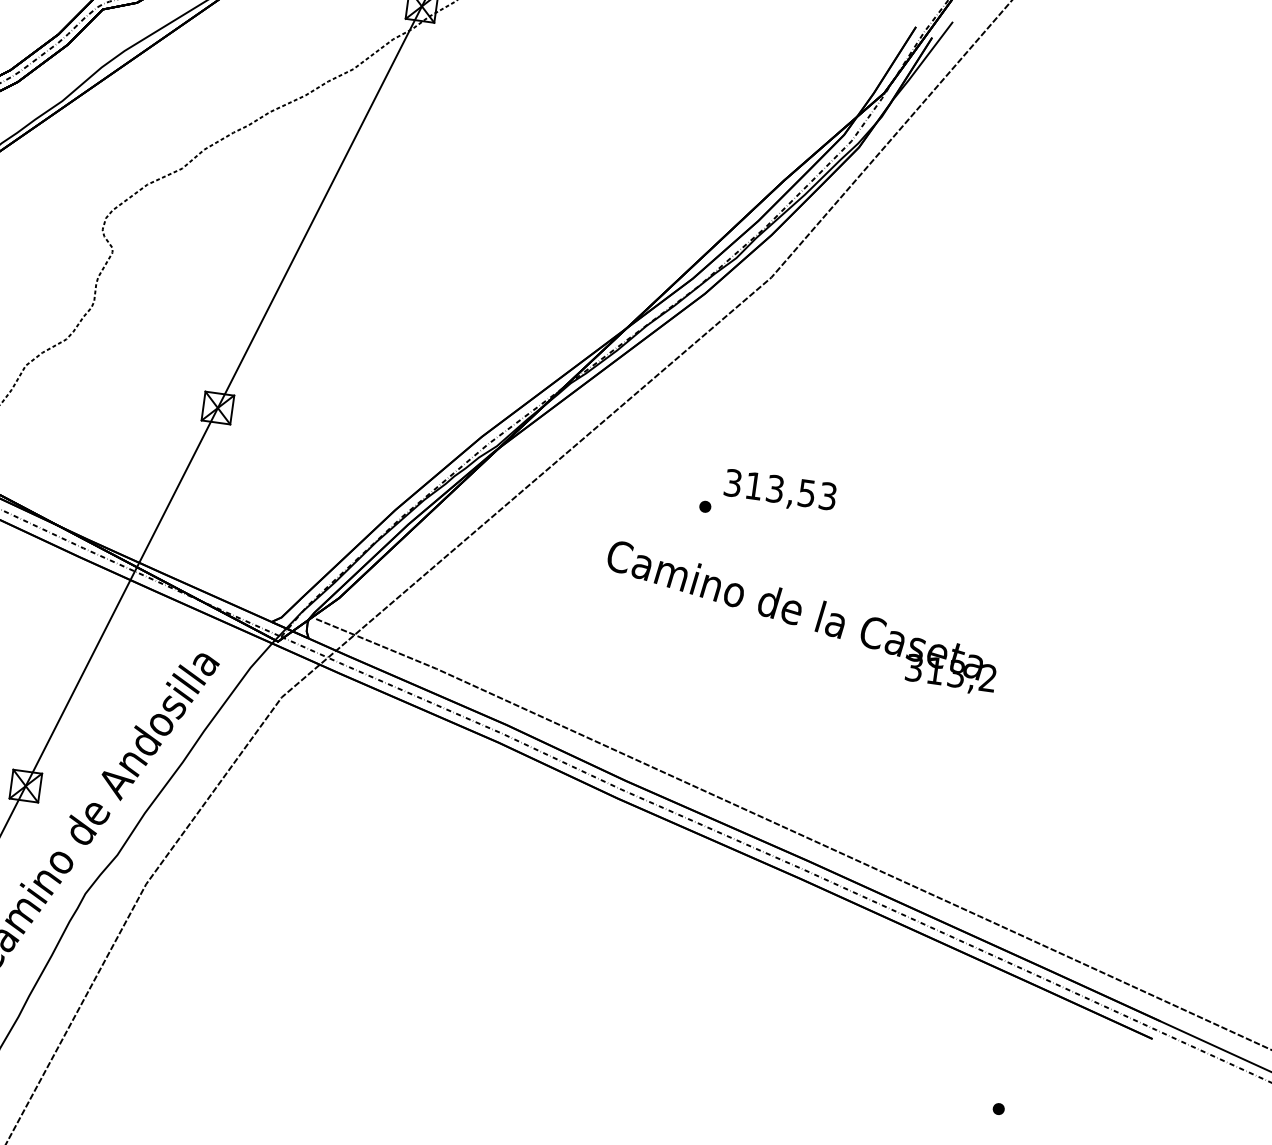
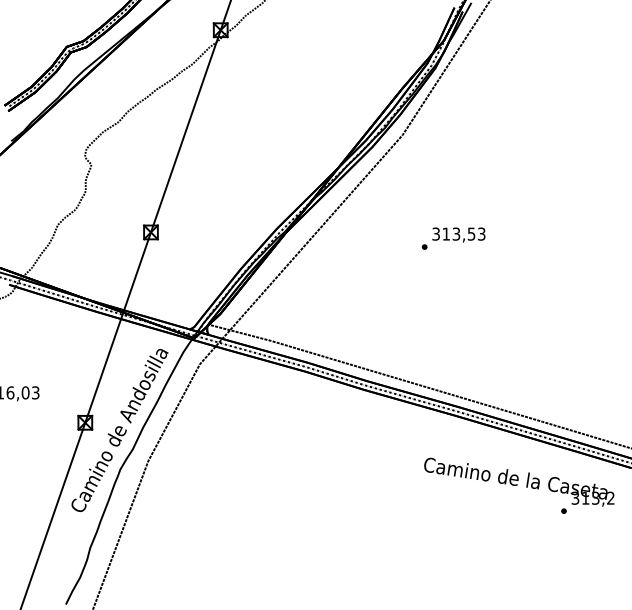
text: (767, 497) -> (453, 238), moved
text: (802, 616) -> (519, 481), moved

